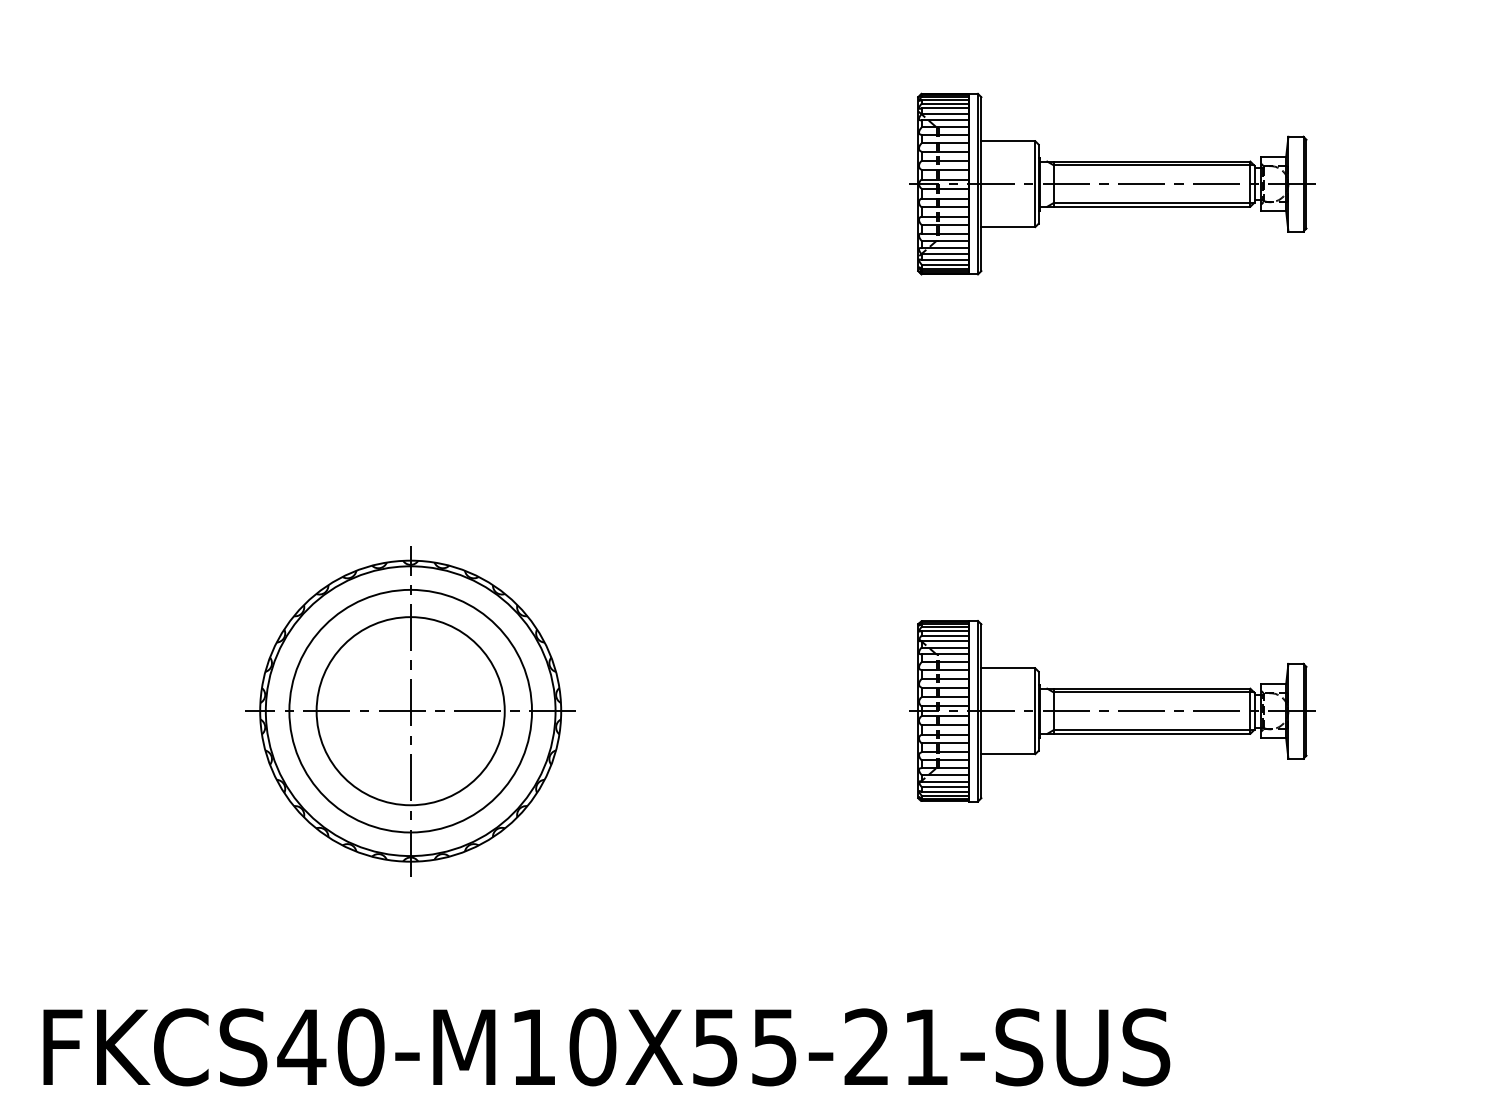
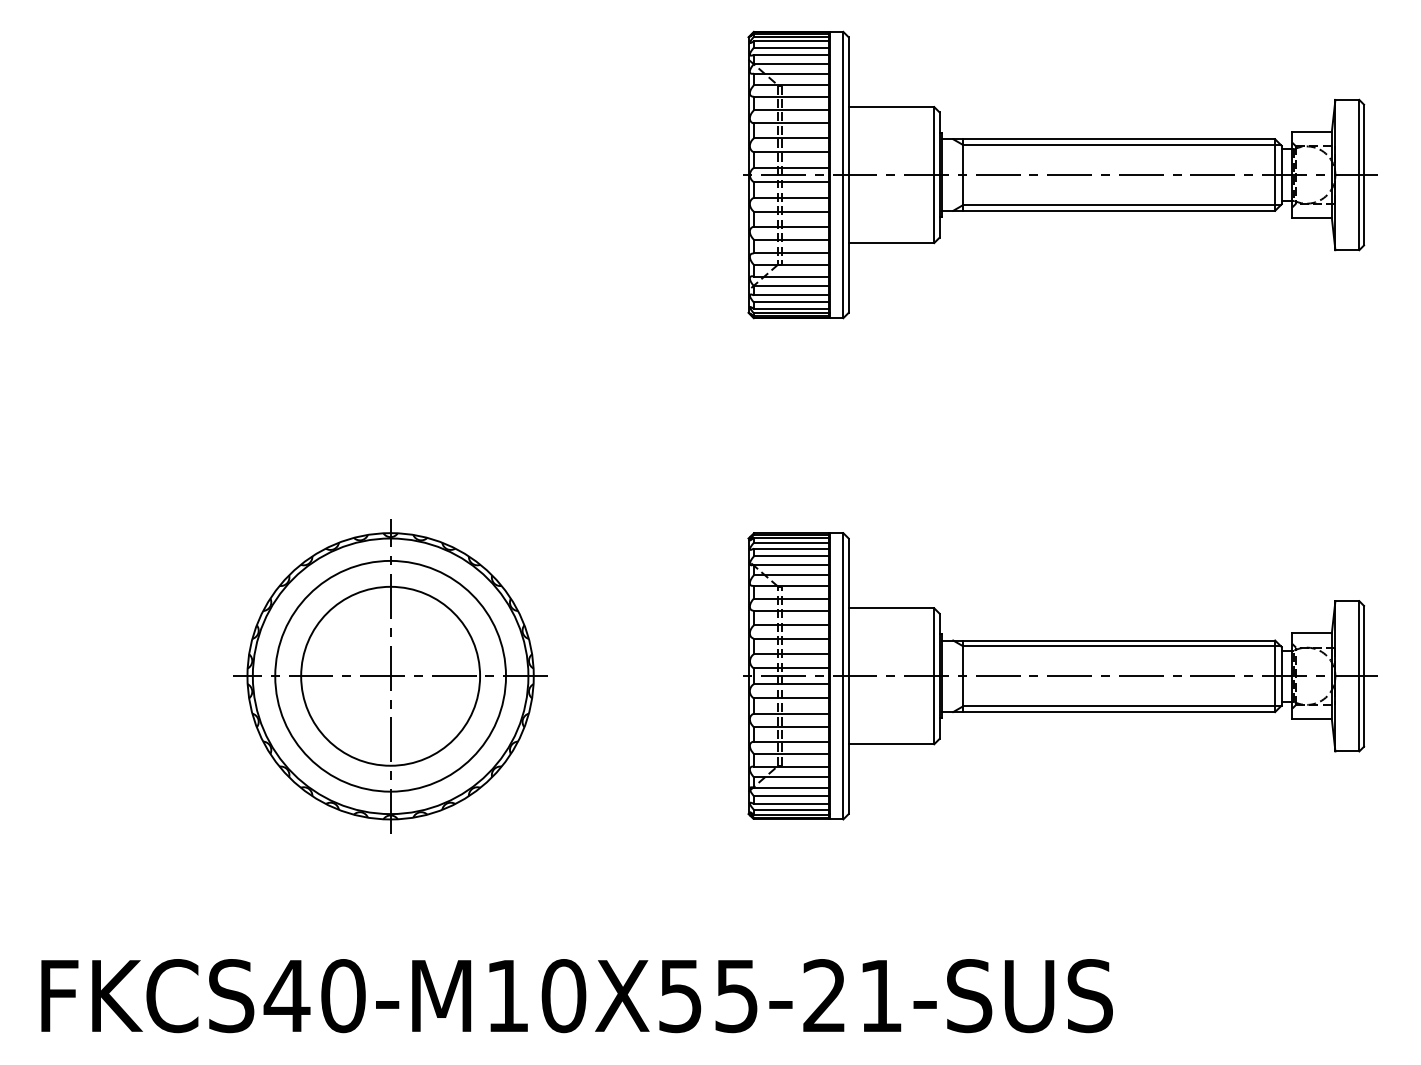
part: (1114, 183) -> (1060, 174), size x1.67
part: (1114, 711) -> (1060, 676), size x1.67

